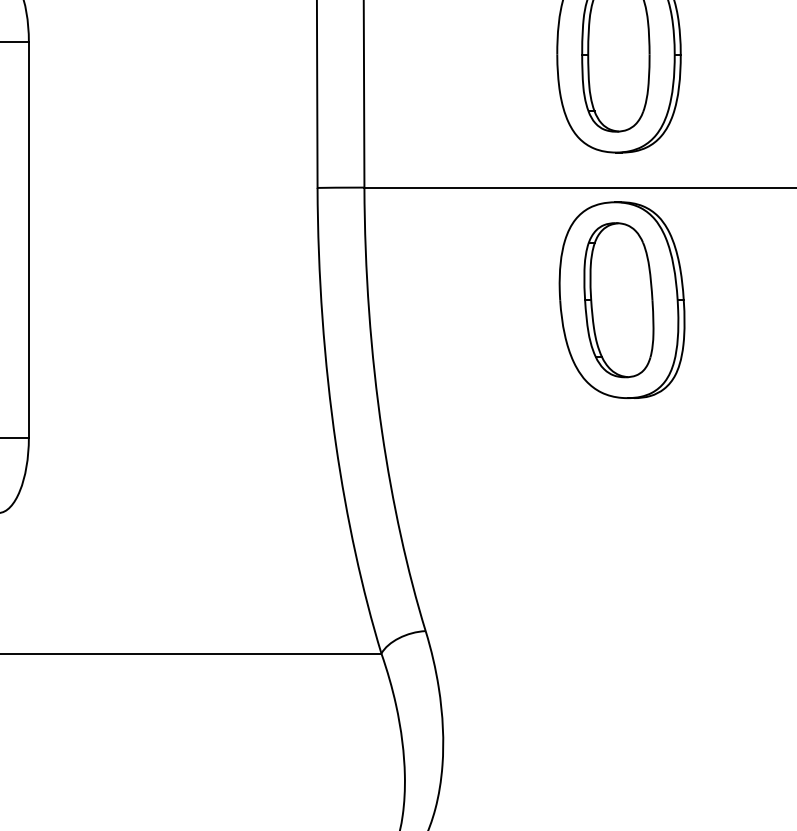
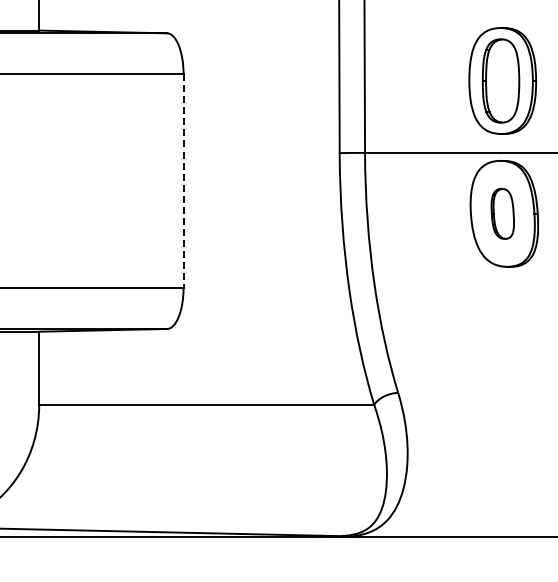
line: (28, 240) -> (183, 181), solid -> dashed
part: (618, 299) -> (502, 213), size x0.6

